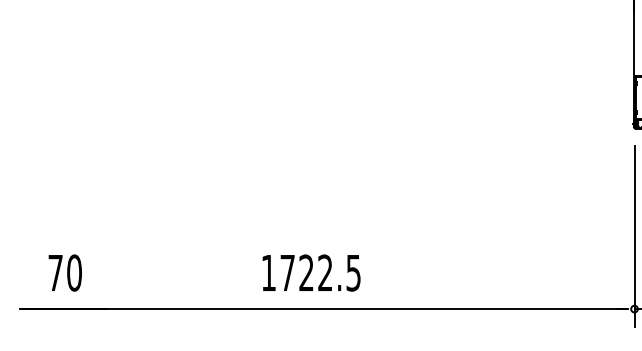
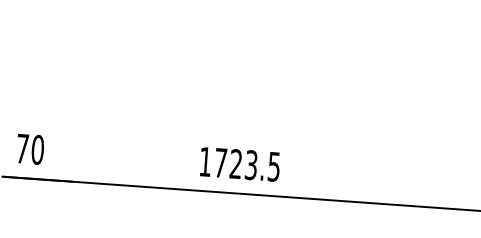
text: (64, 272) -> (29, 148), moved
text: (325, 272) -> (251, 164), 1722.5 -> 1723.5

